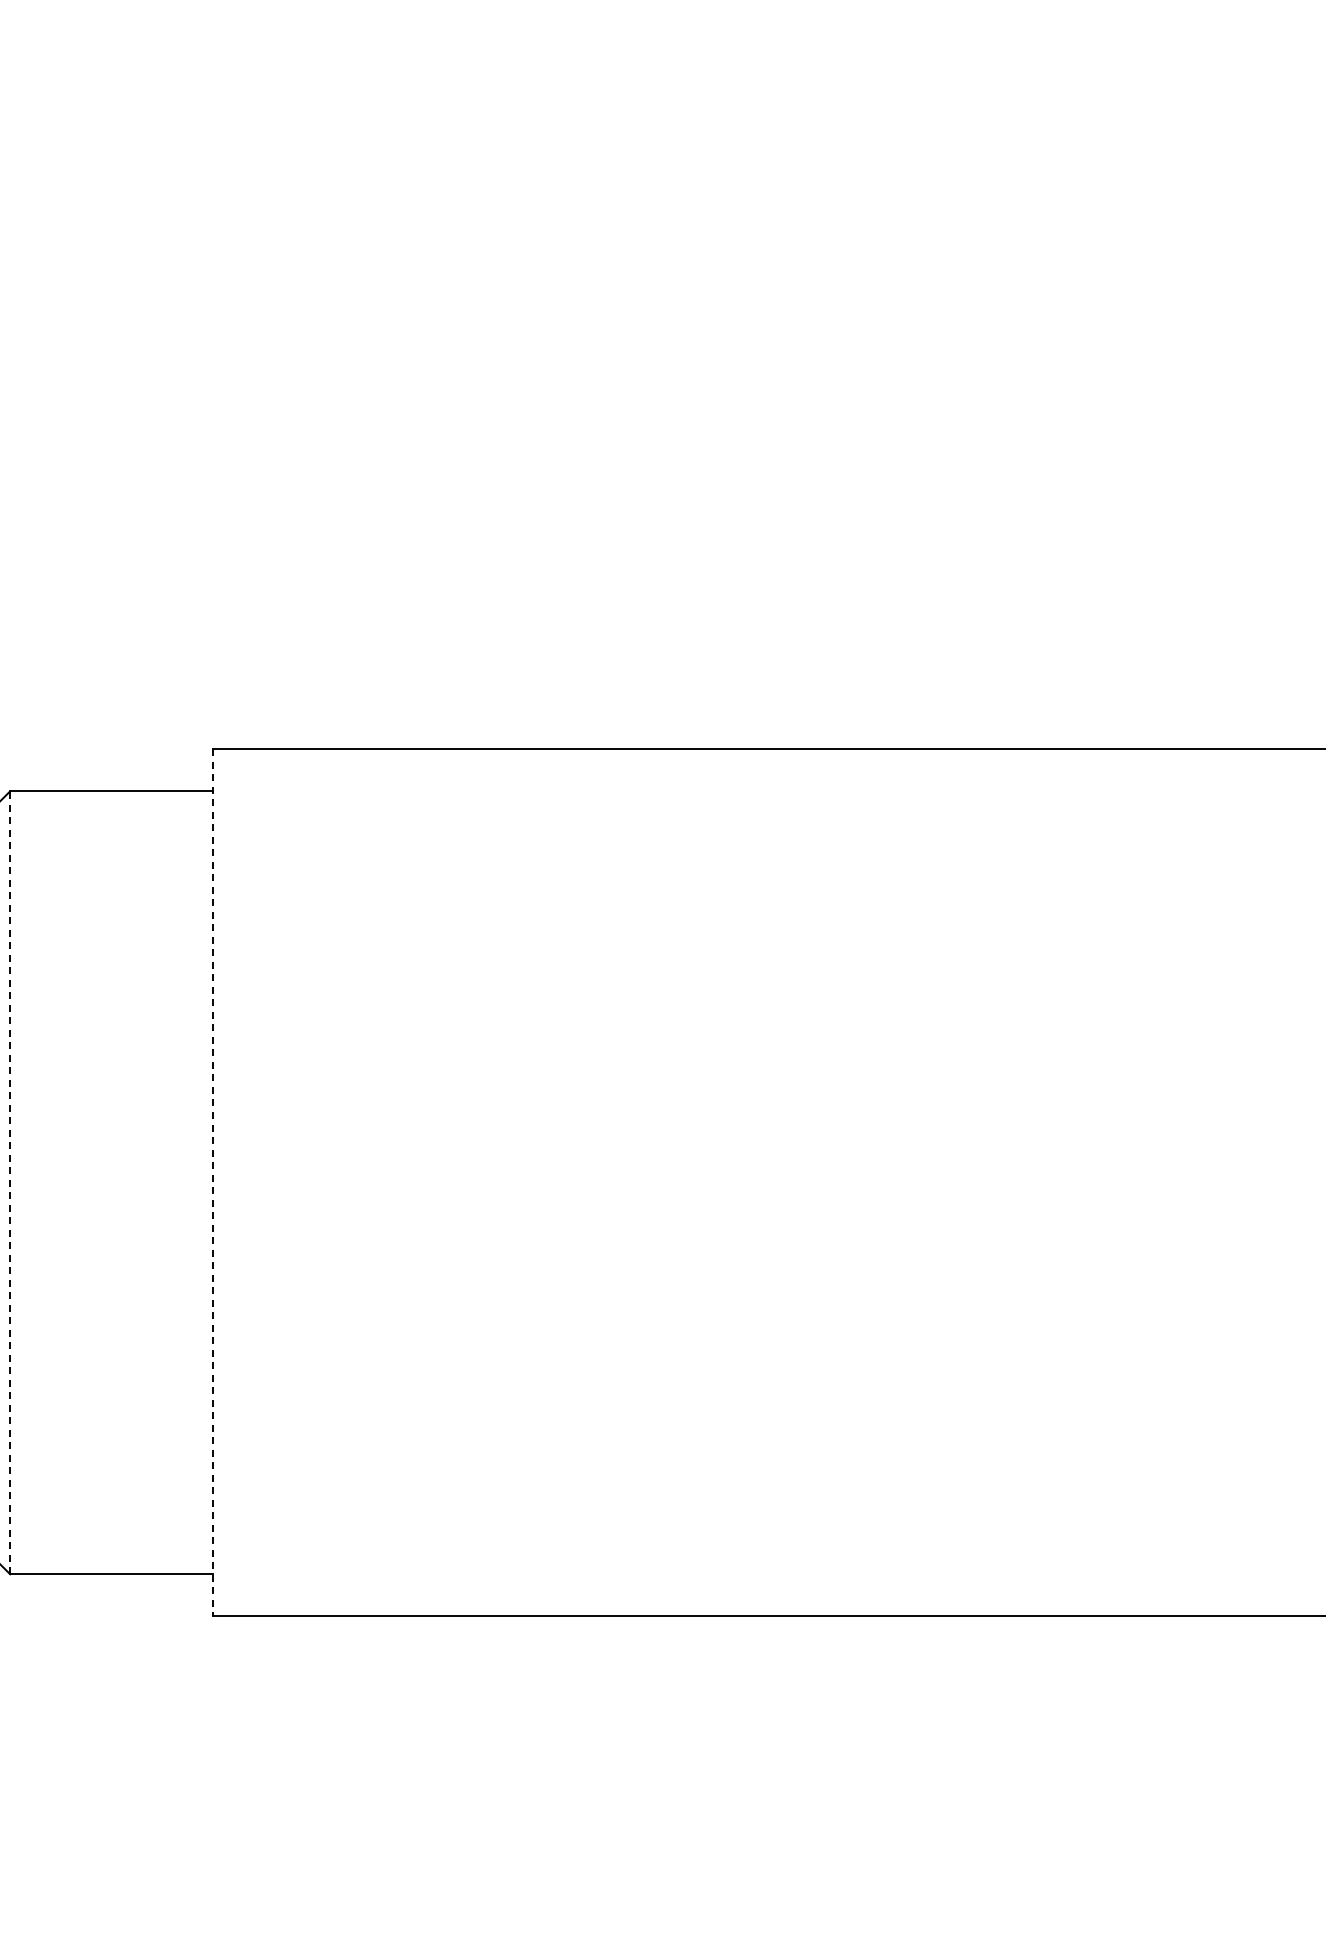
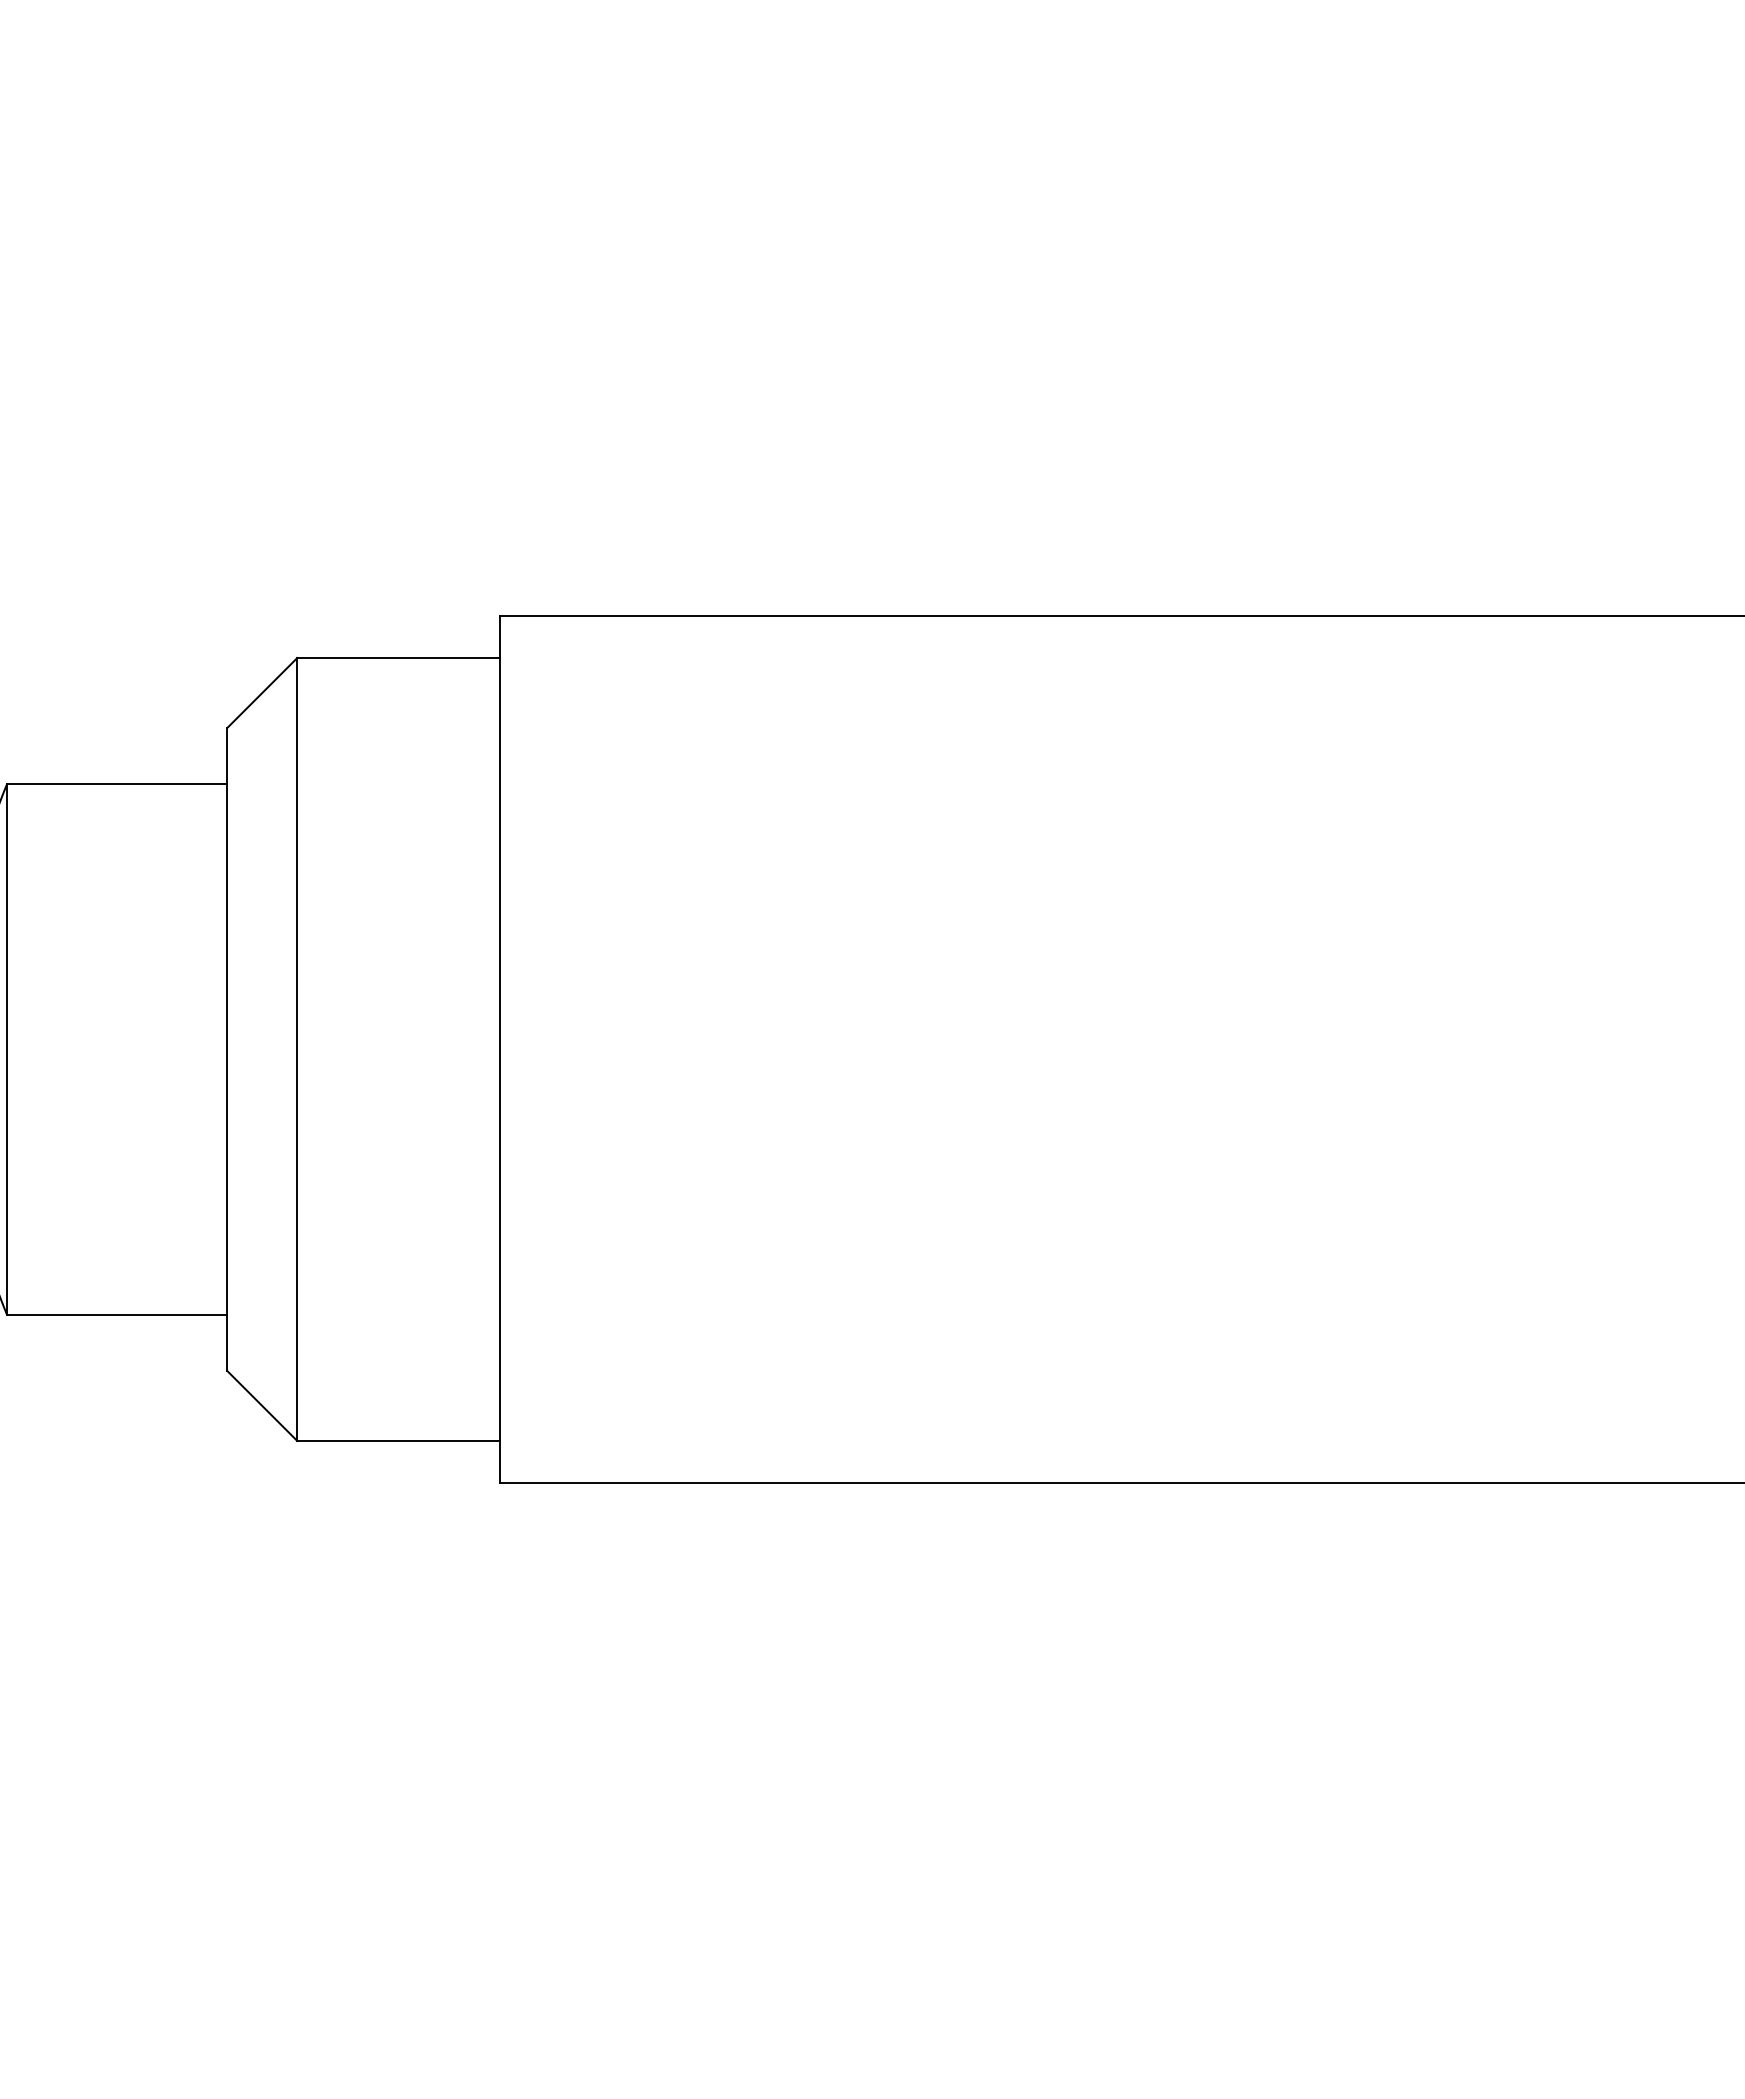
line: (10, 1182) -> (297, 1049), dashed -> solid
line: (213, 1183) -> (500, 1050), dashed -> solid

